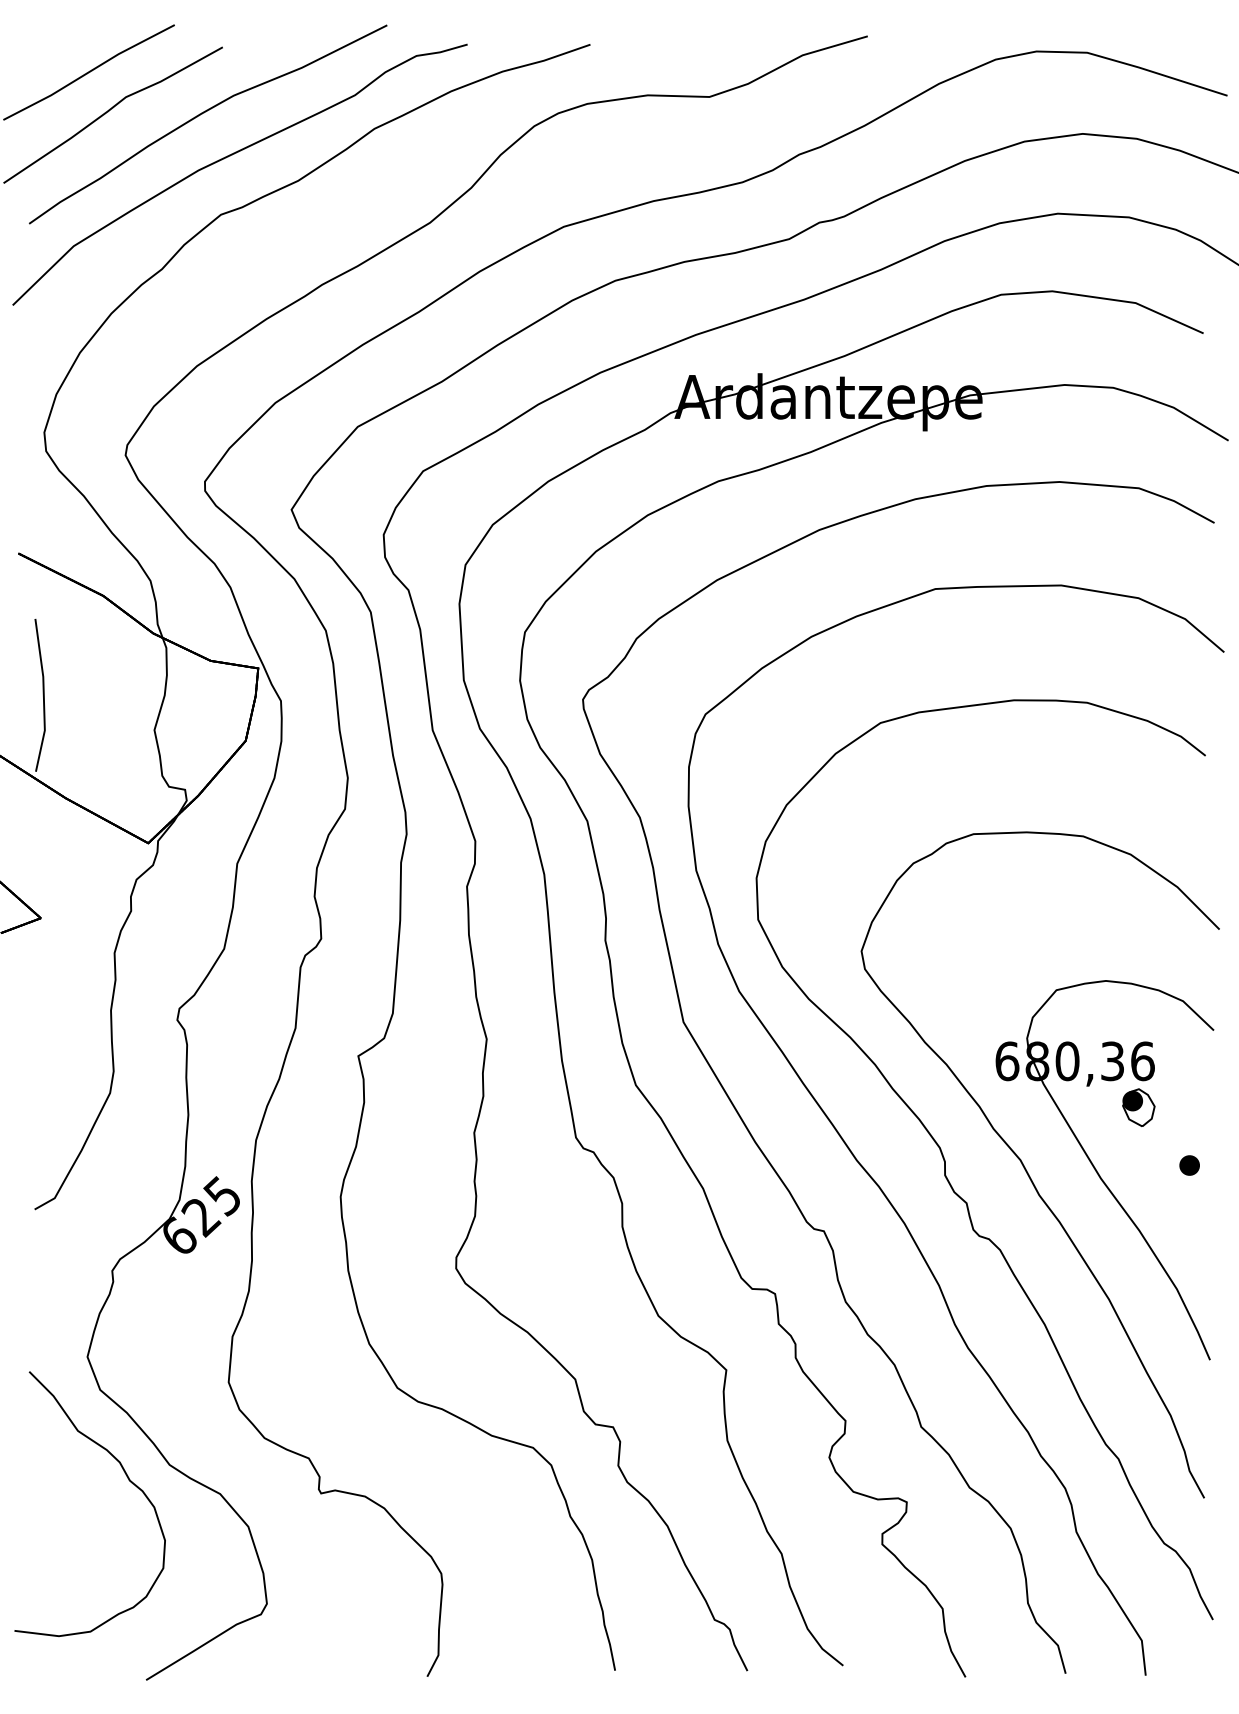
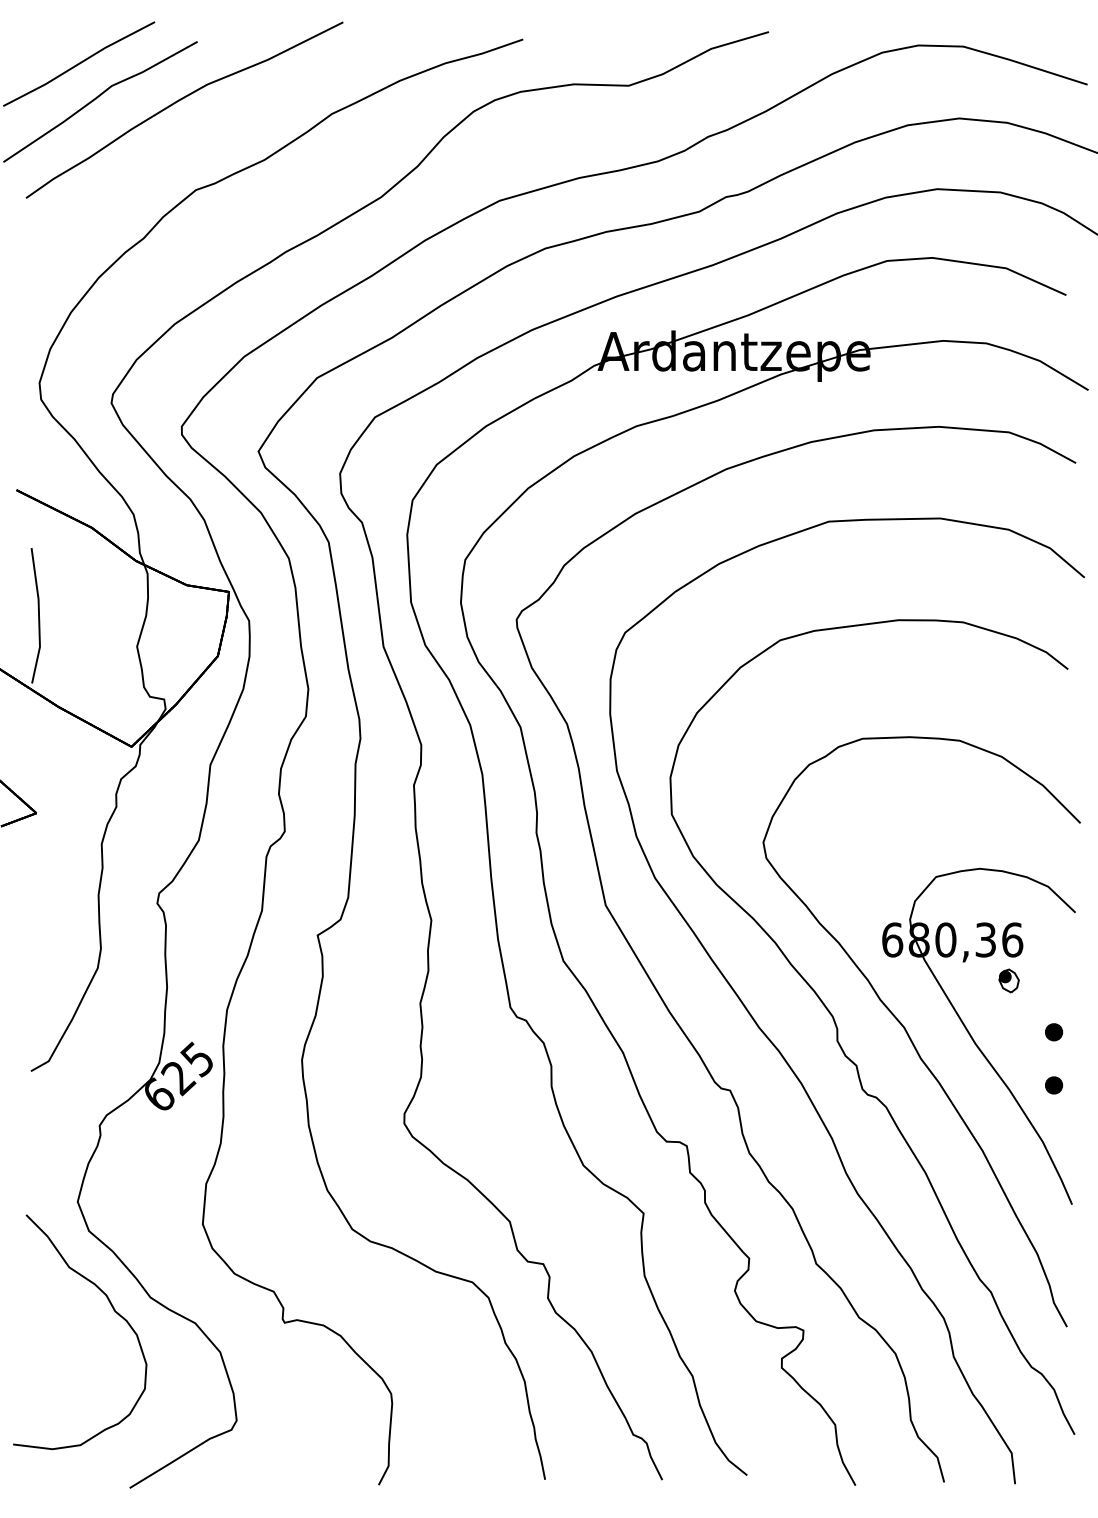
curve: (230, 156) -> (204, 138), removed
part: (1138, 1107) -> (1008, 980), size x0.7
part: (1189, 1225) -> (1053, 1085), added

